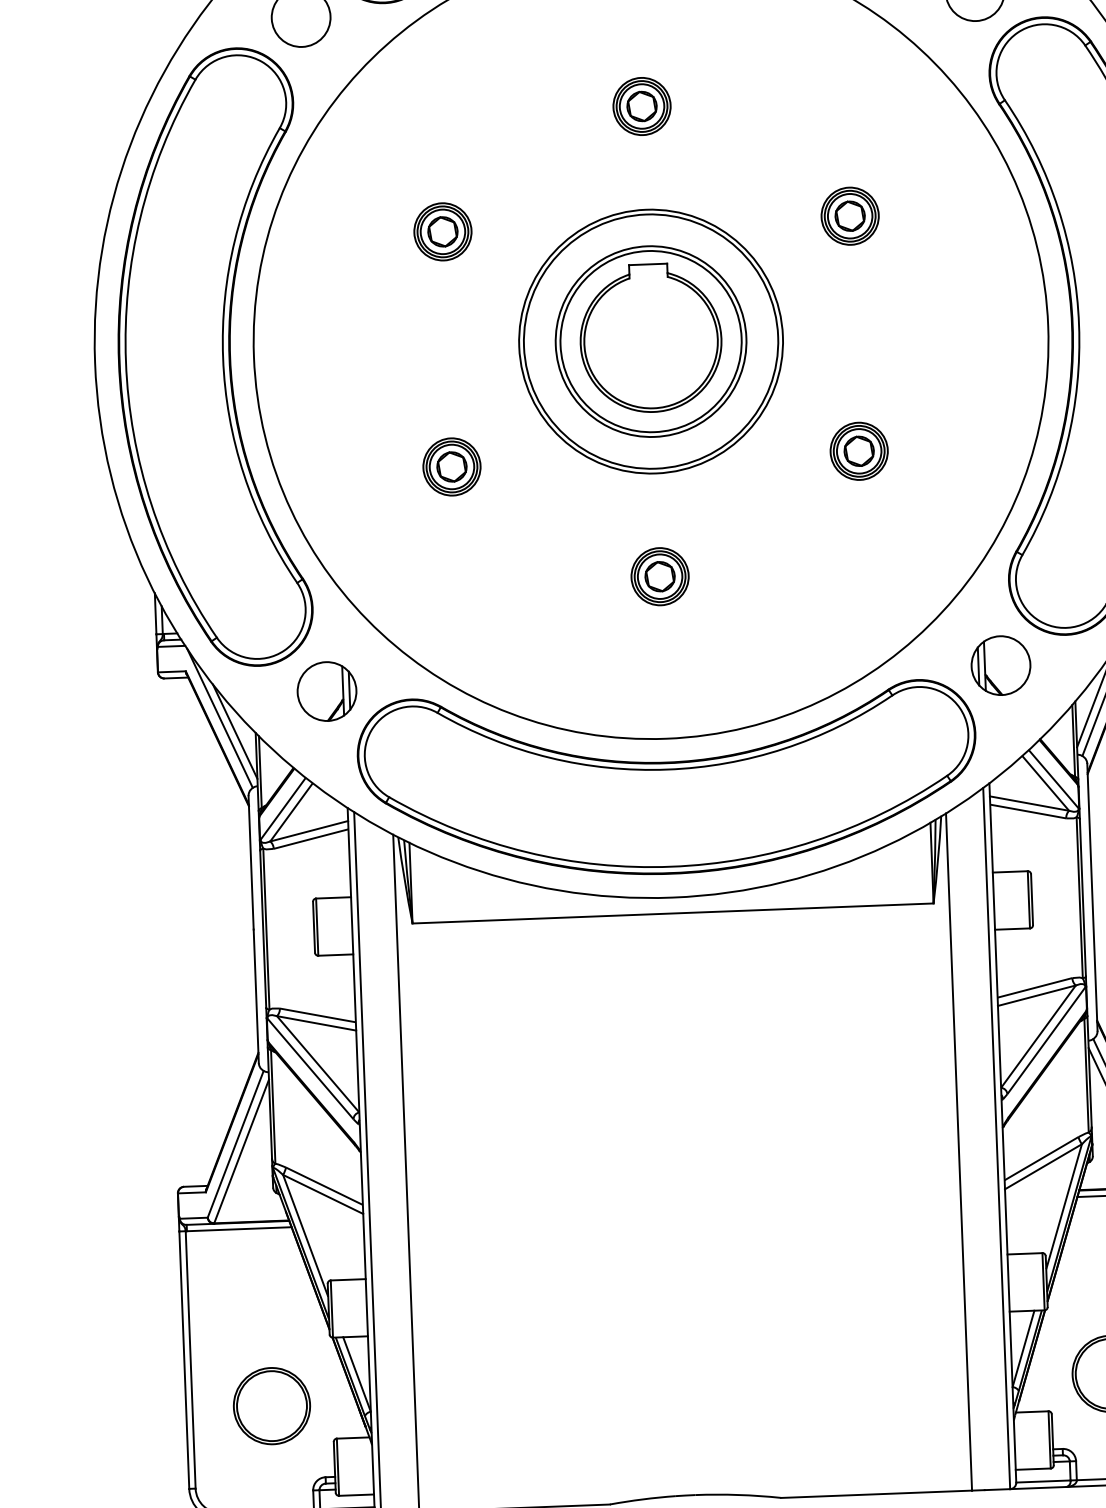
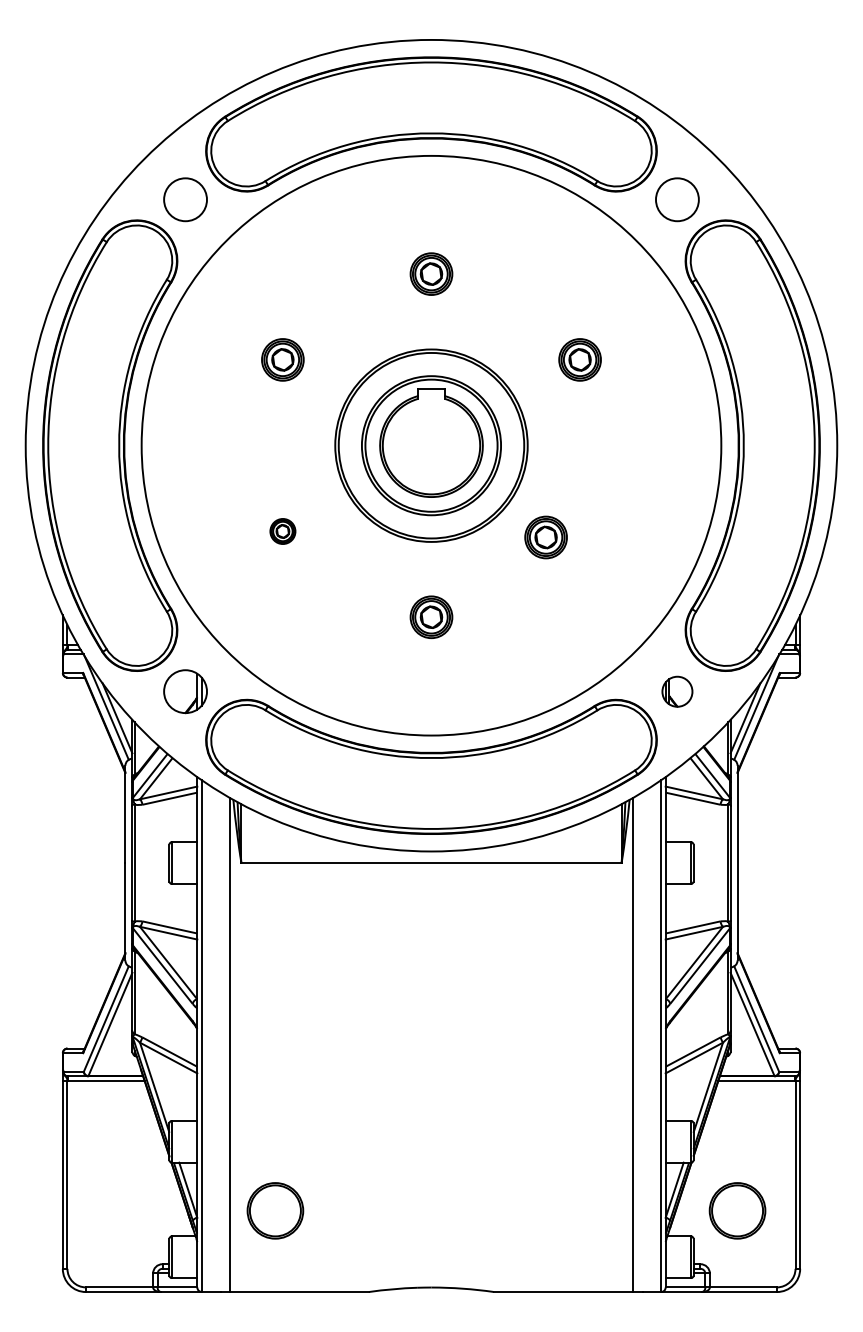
part: (858, 451) -> (545, 537), moved
part: (451, 466) -> (282, 531), size x0.6
part: (1001, 665) -> (677, 691), size x0.7
part: (272, 1405) -> (275, 1210), moved

